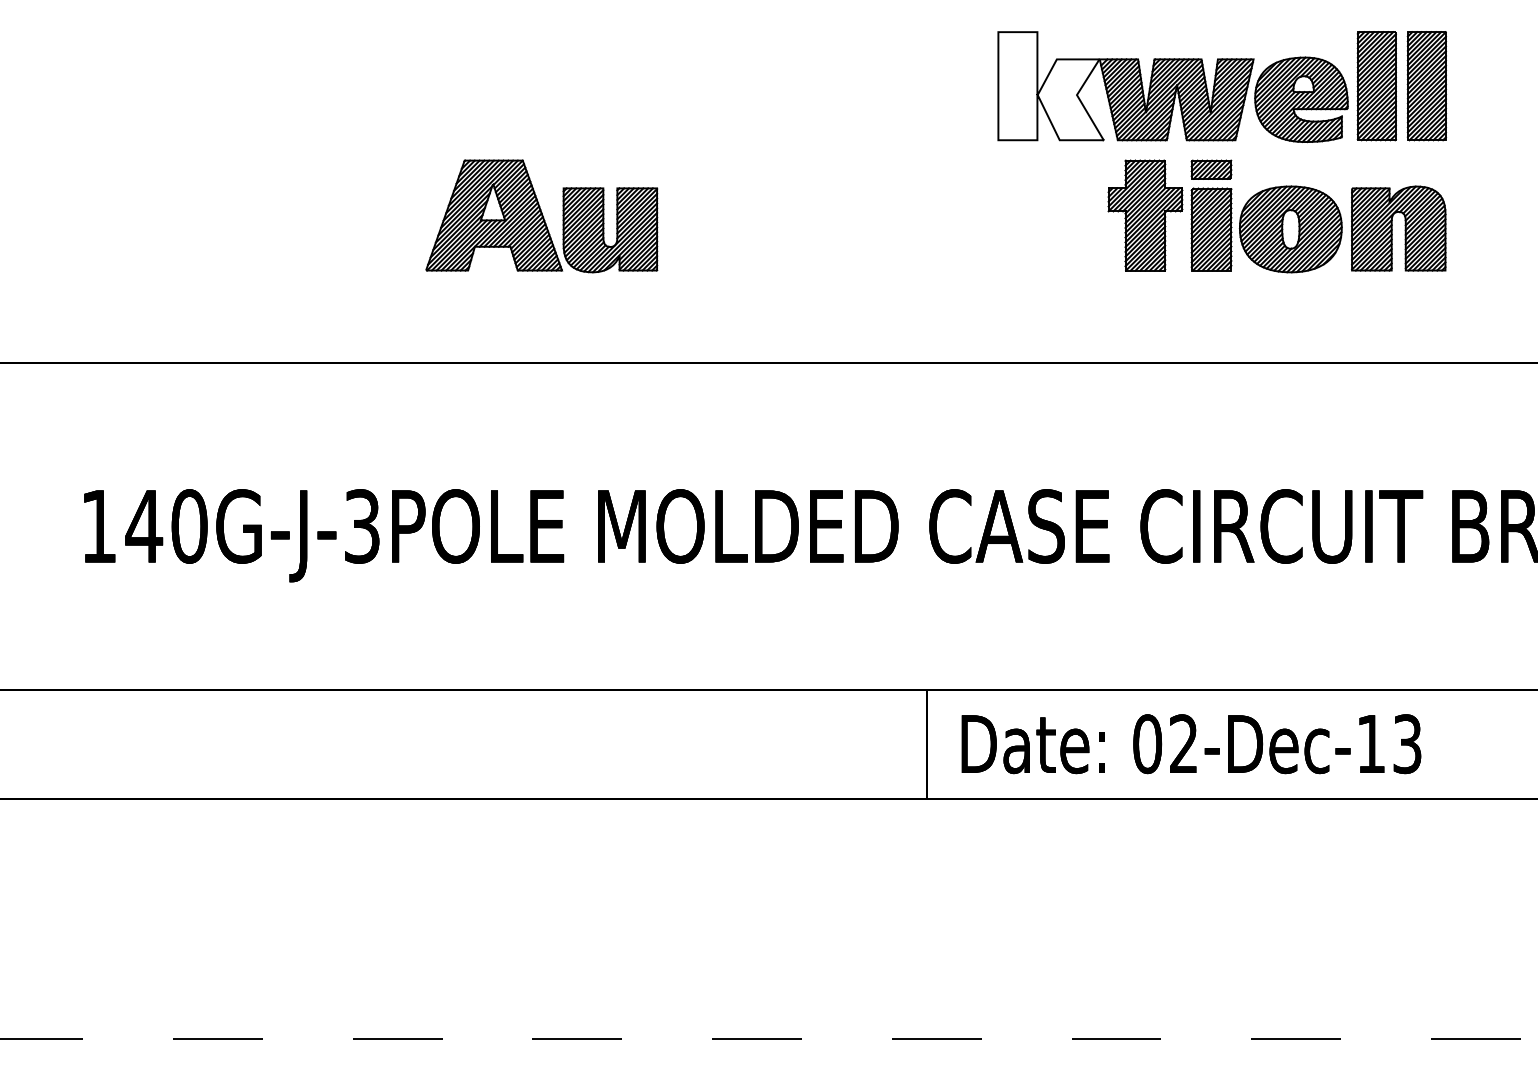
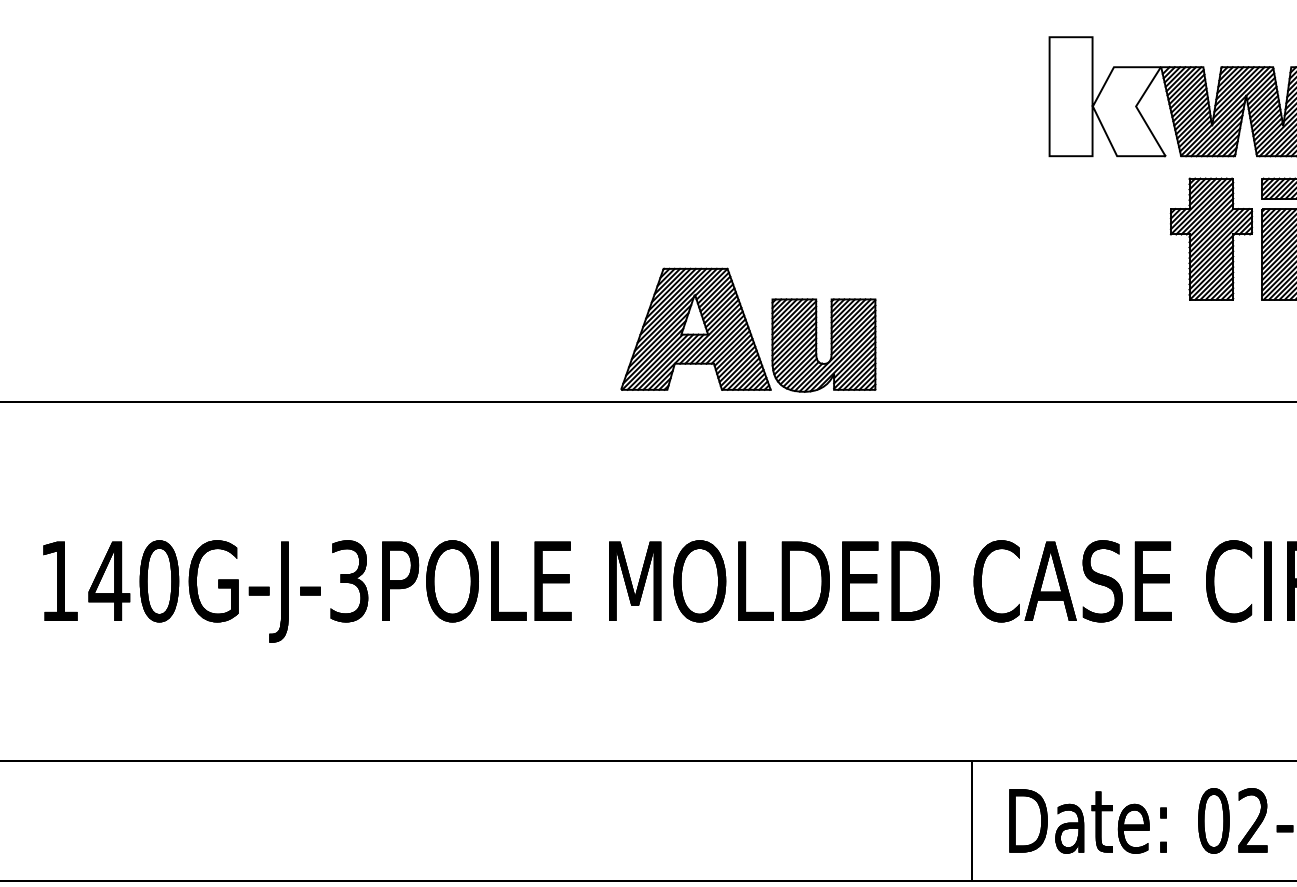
part: (541, 216) -> (748, 330), moved

